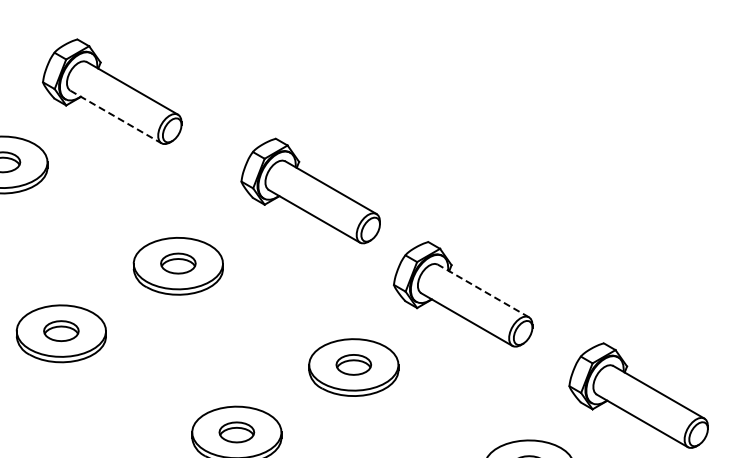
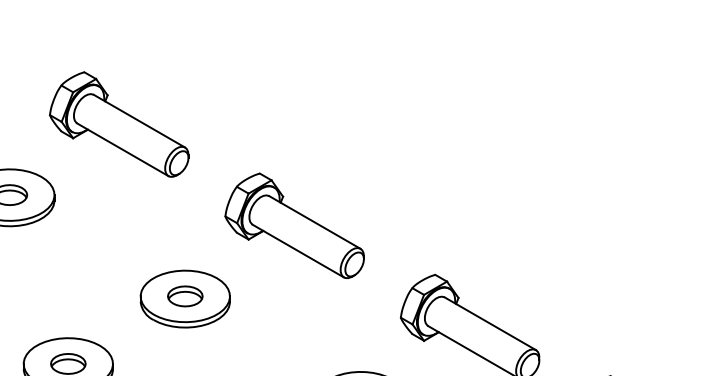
line: (115, 117) -> (122, 150), dashed -> solid
part: (310, 190) -> (294, 225), moved
line: (483, 290) -> (490, 323), dashed -> solid

